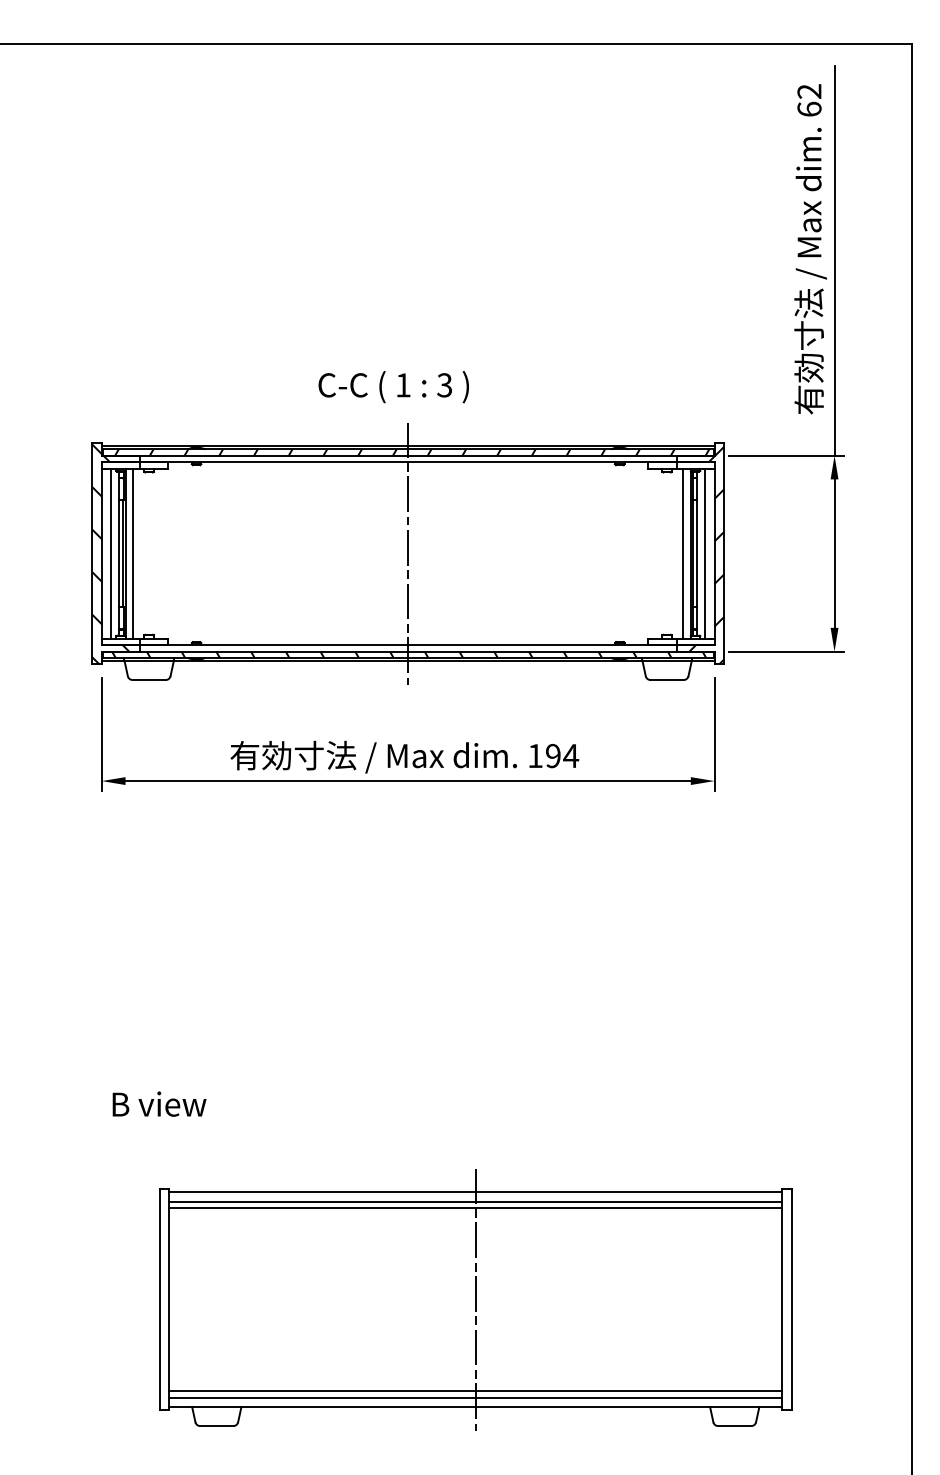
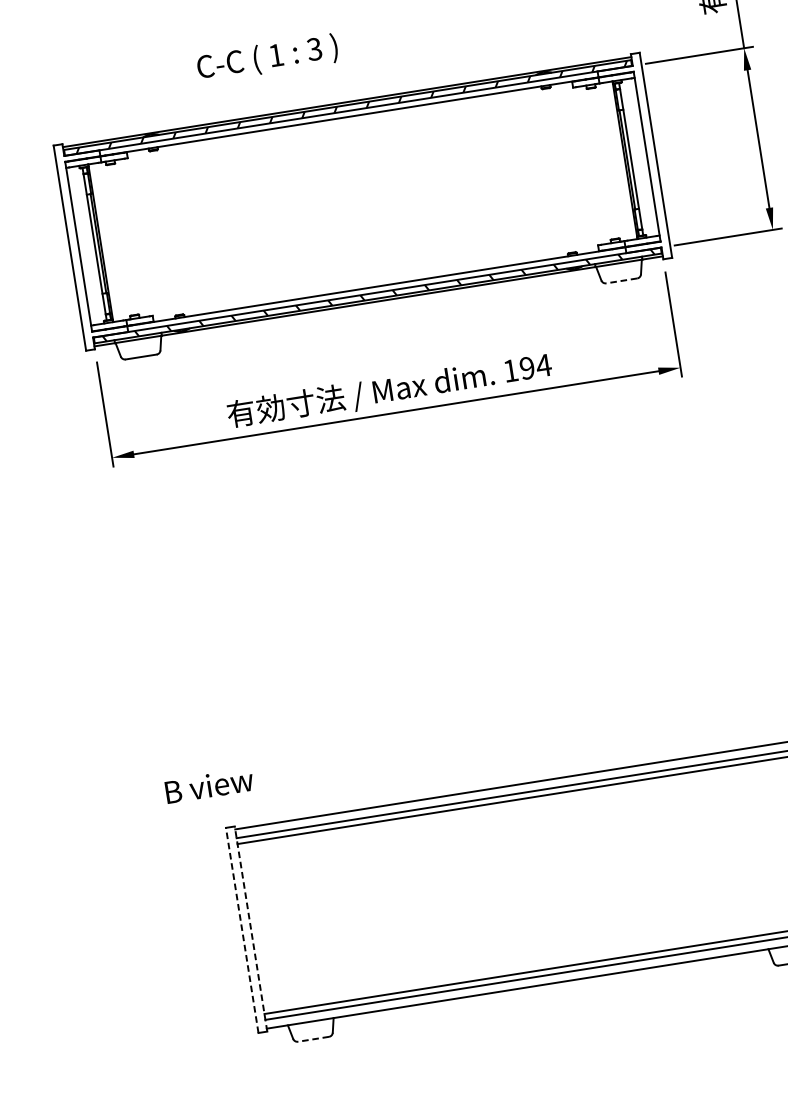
text: (393, 387) -> (267, 58), moved
line: (111, 553) -> (87, 245), removed
line: (133, 553) -> (108, 241), removed
line: (408, 553) -> (363, 201), removed
line: (682, 553) -> (617, 161), removed
line: (705, 553) -> (638, 157), removed
hatch: (110, 554) -> (86, 246), removed
hatch: (706, 555) -> (639, 159), removed
line: (667, 679) -> (622, 280), solid -> dashed
text: (159, 1103) -> (209, 785), moved
line: (159, 1299) -> (241, 930), solid -> dashed
line: (169, 1299) -> (251, 928), solid -> dashed
line: (475, 1299) -> (534, 883), removed
line: (216, 1426) -> (313, 1039), solid -> dashed

